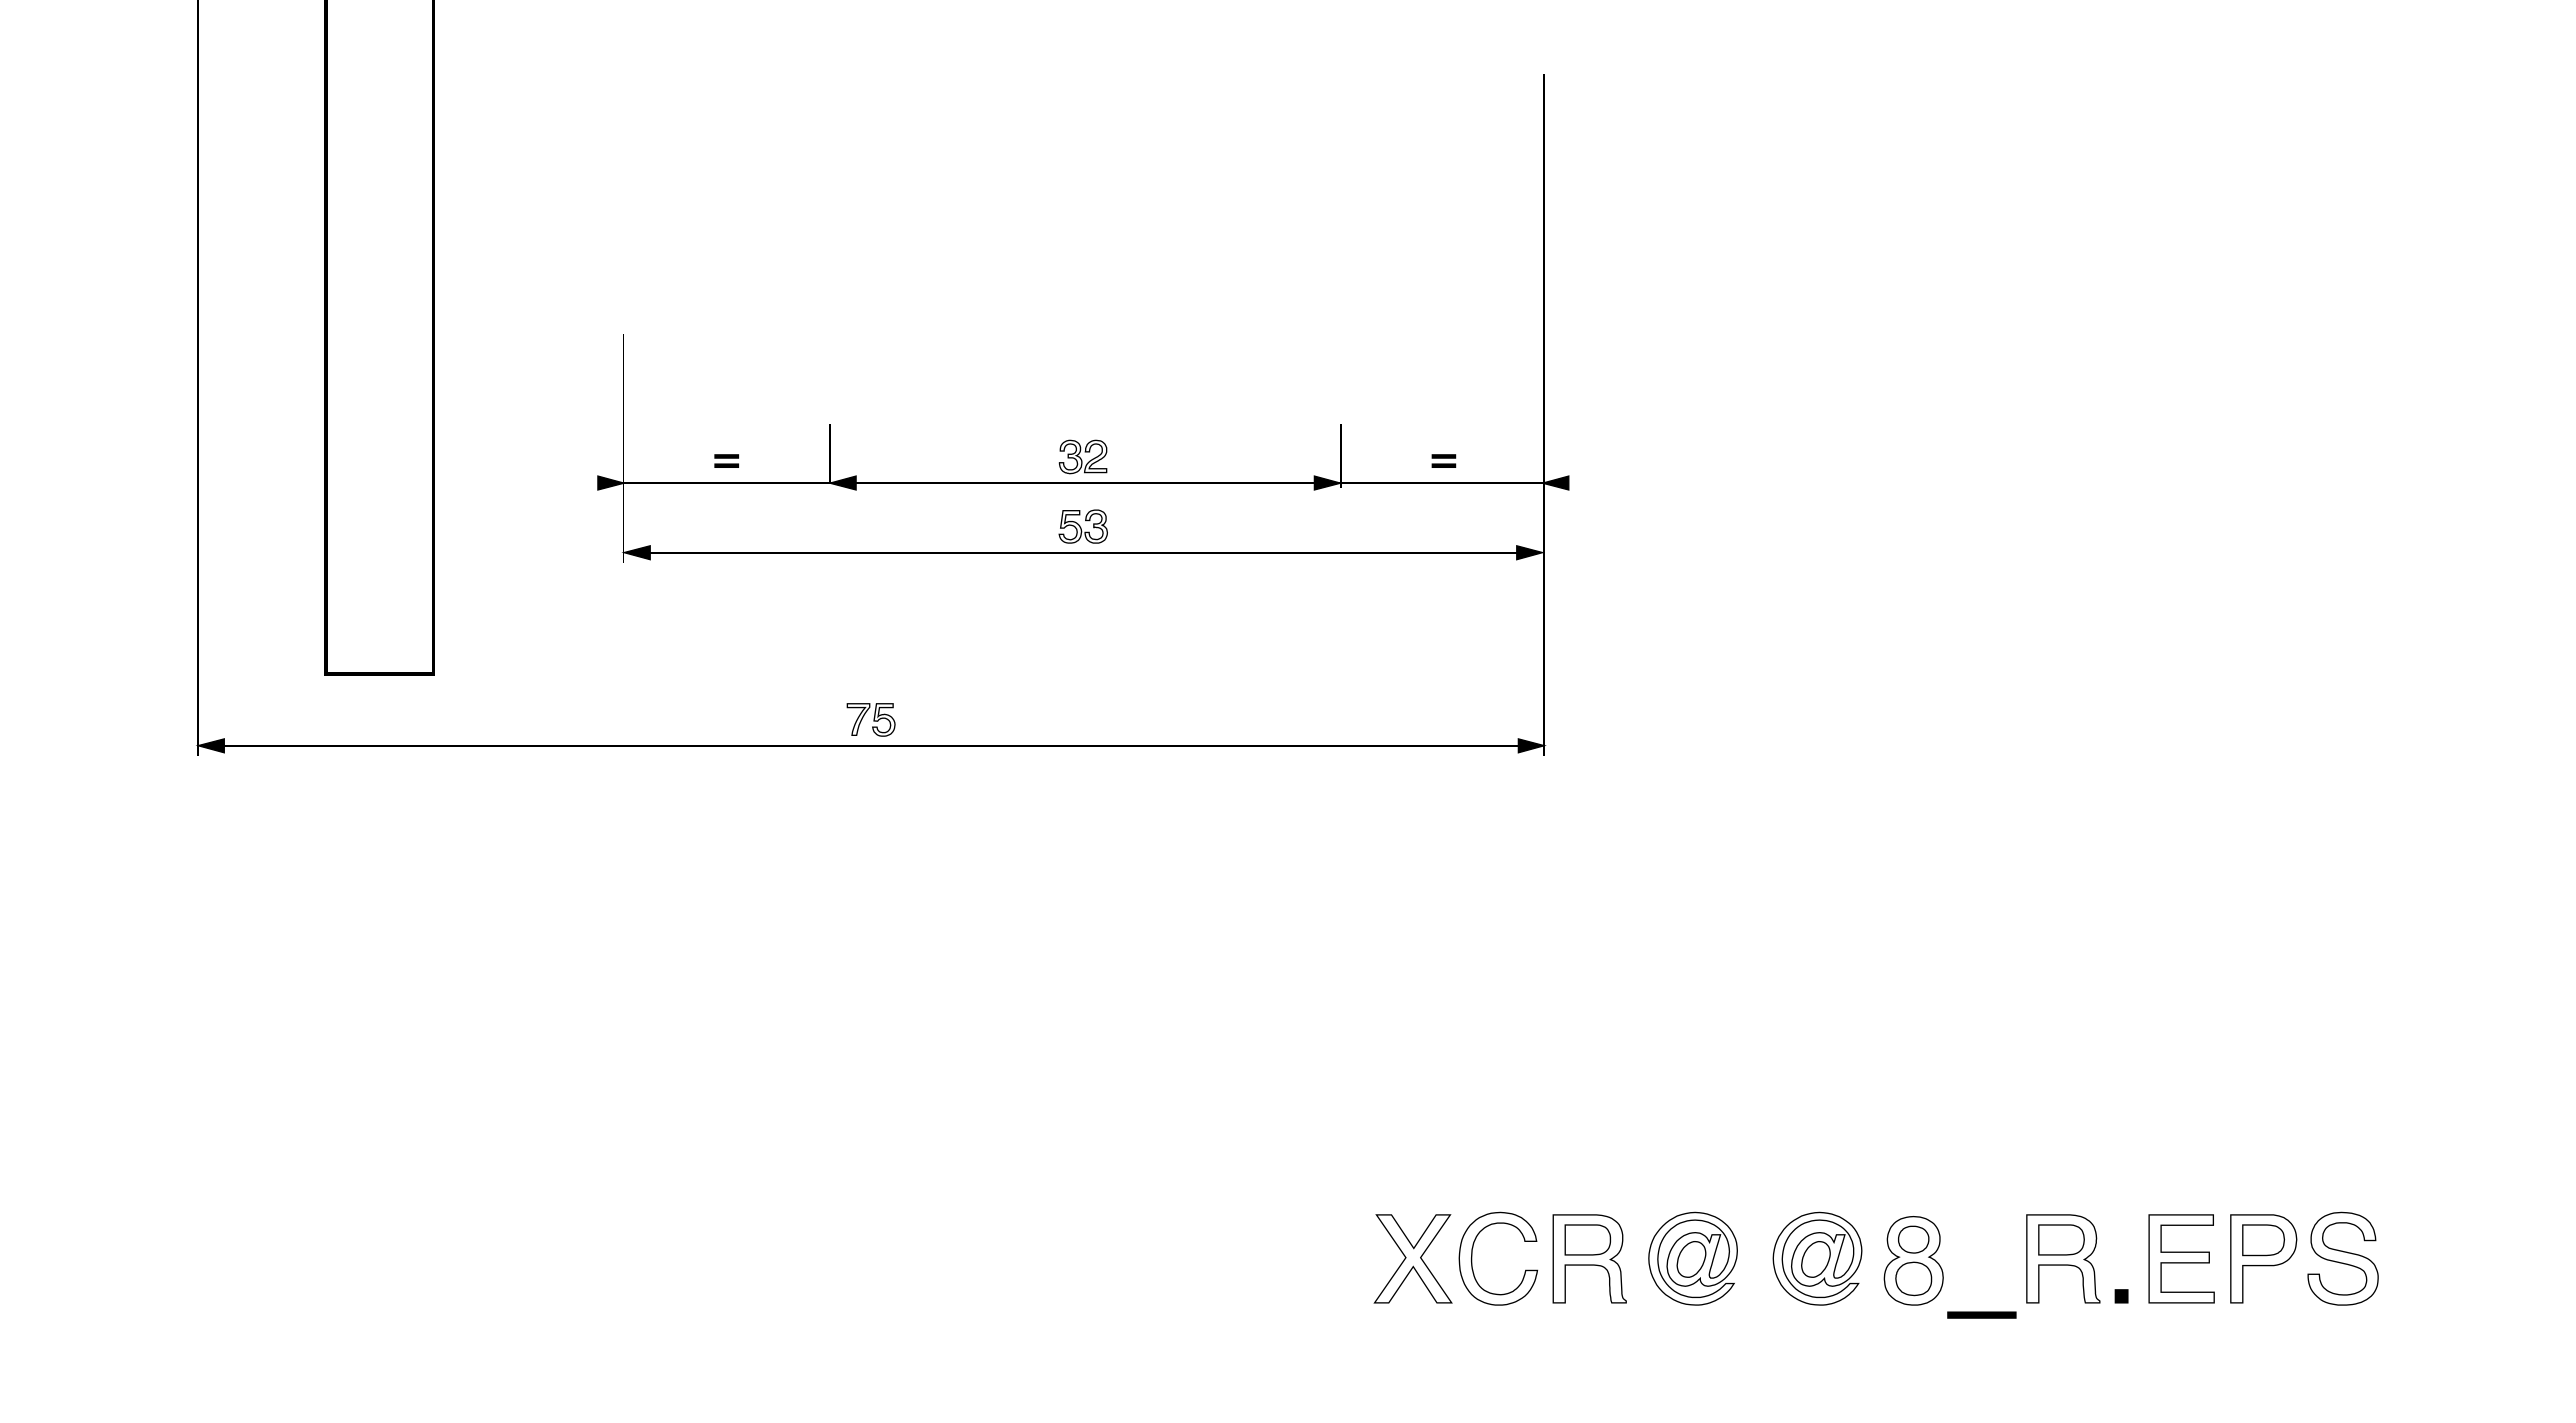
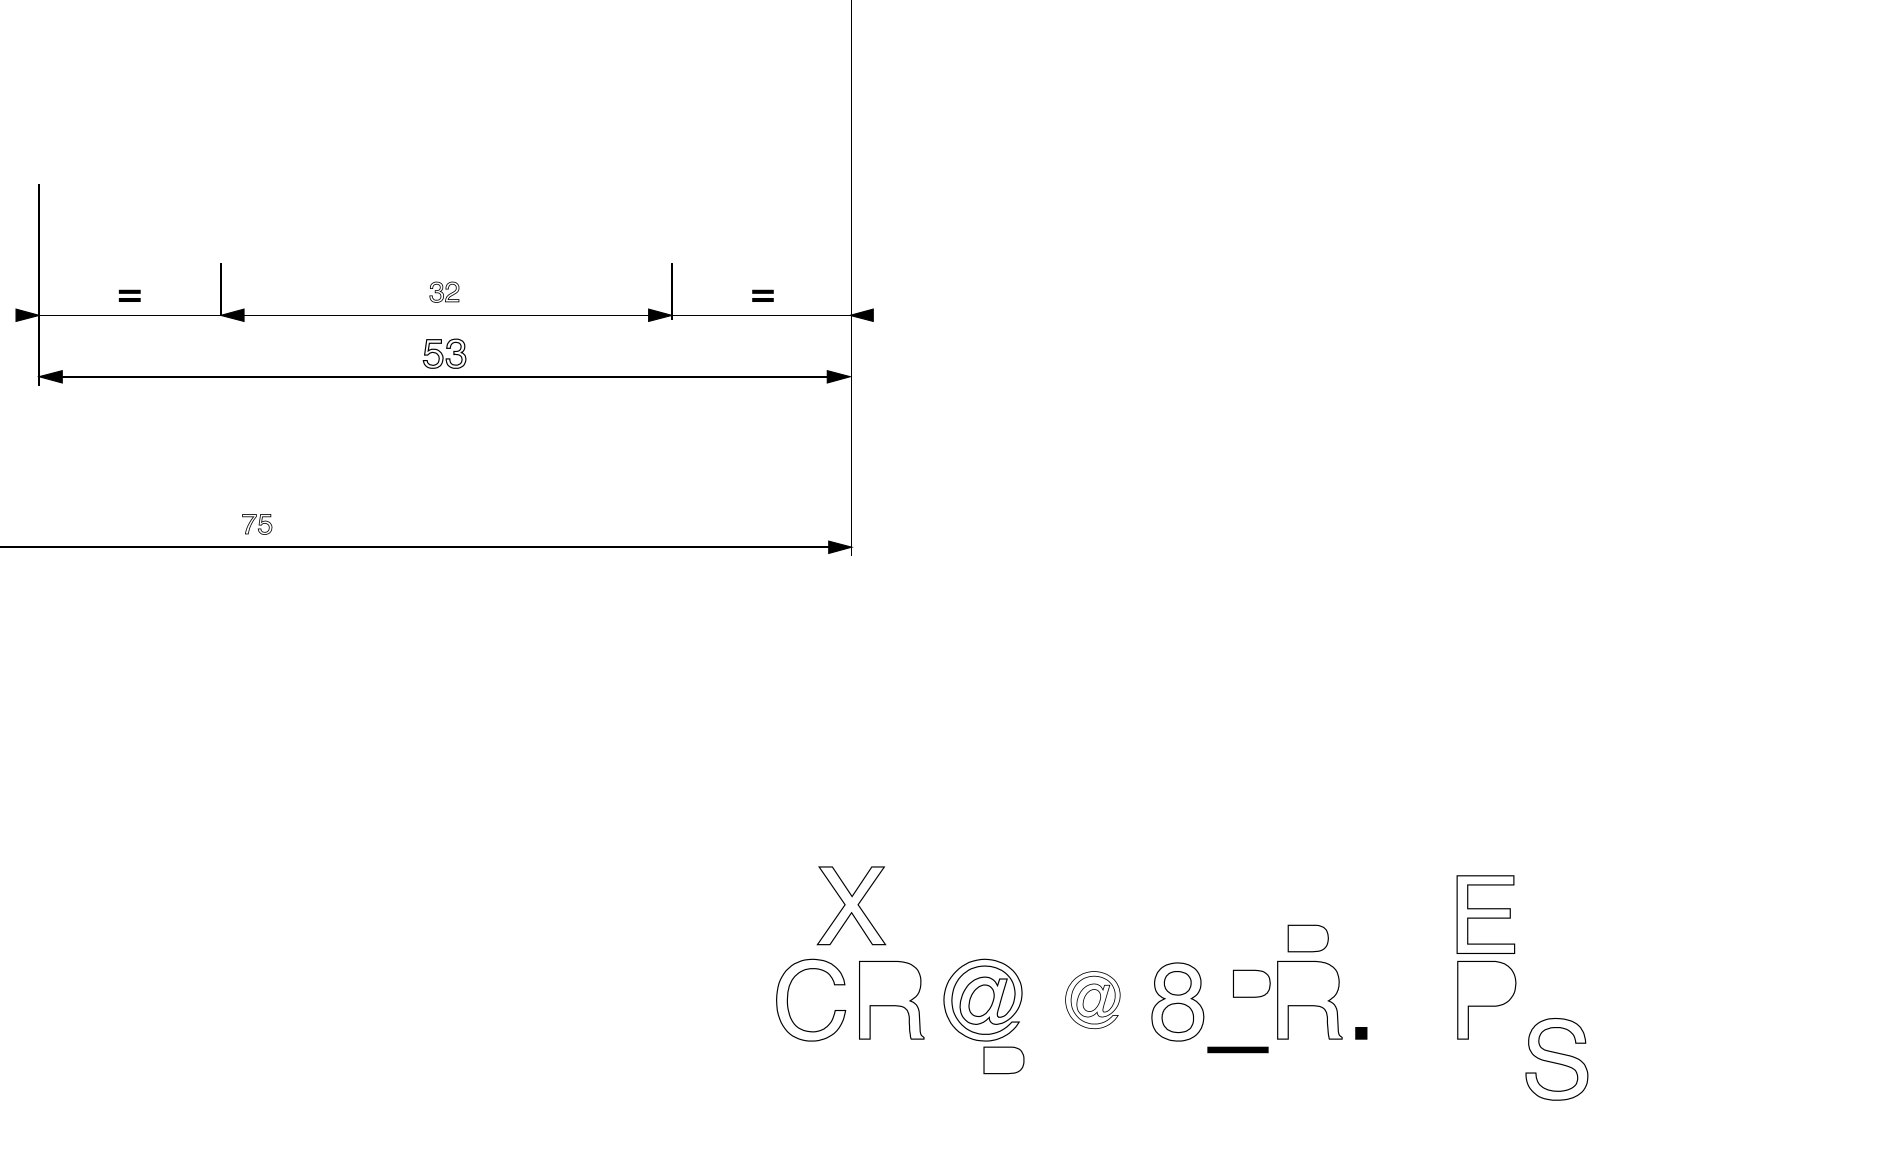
part: (1082, 456) -> (443, 291), size x0.7
part: (870, 719) -> (256, 524), size x0.7
part: (1587, 1239) -> (1003, 1059), moved
part: (2061, 1239) -> (1308, 938), moved
part: (2263, 1240) -> (1251, 984), moved
part: (1412, 1258) -> (850, 905), moved
part: (1817, 1258) -> (1092, 999), size x0.7
part: (2181, 1258) -> (1485, 914), moved
part: (2342, 1258) -> (1556, 1059), moved

